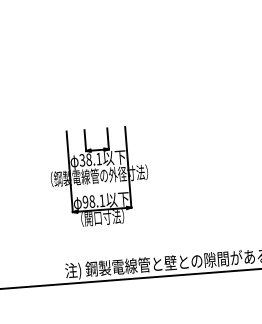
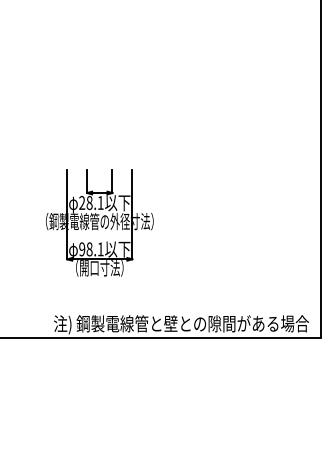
text: (82, 159) -> (82, 202), 38.1 -> 28.1

